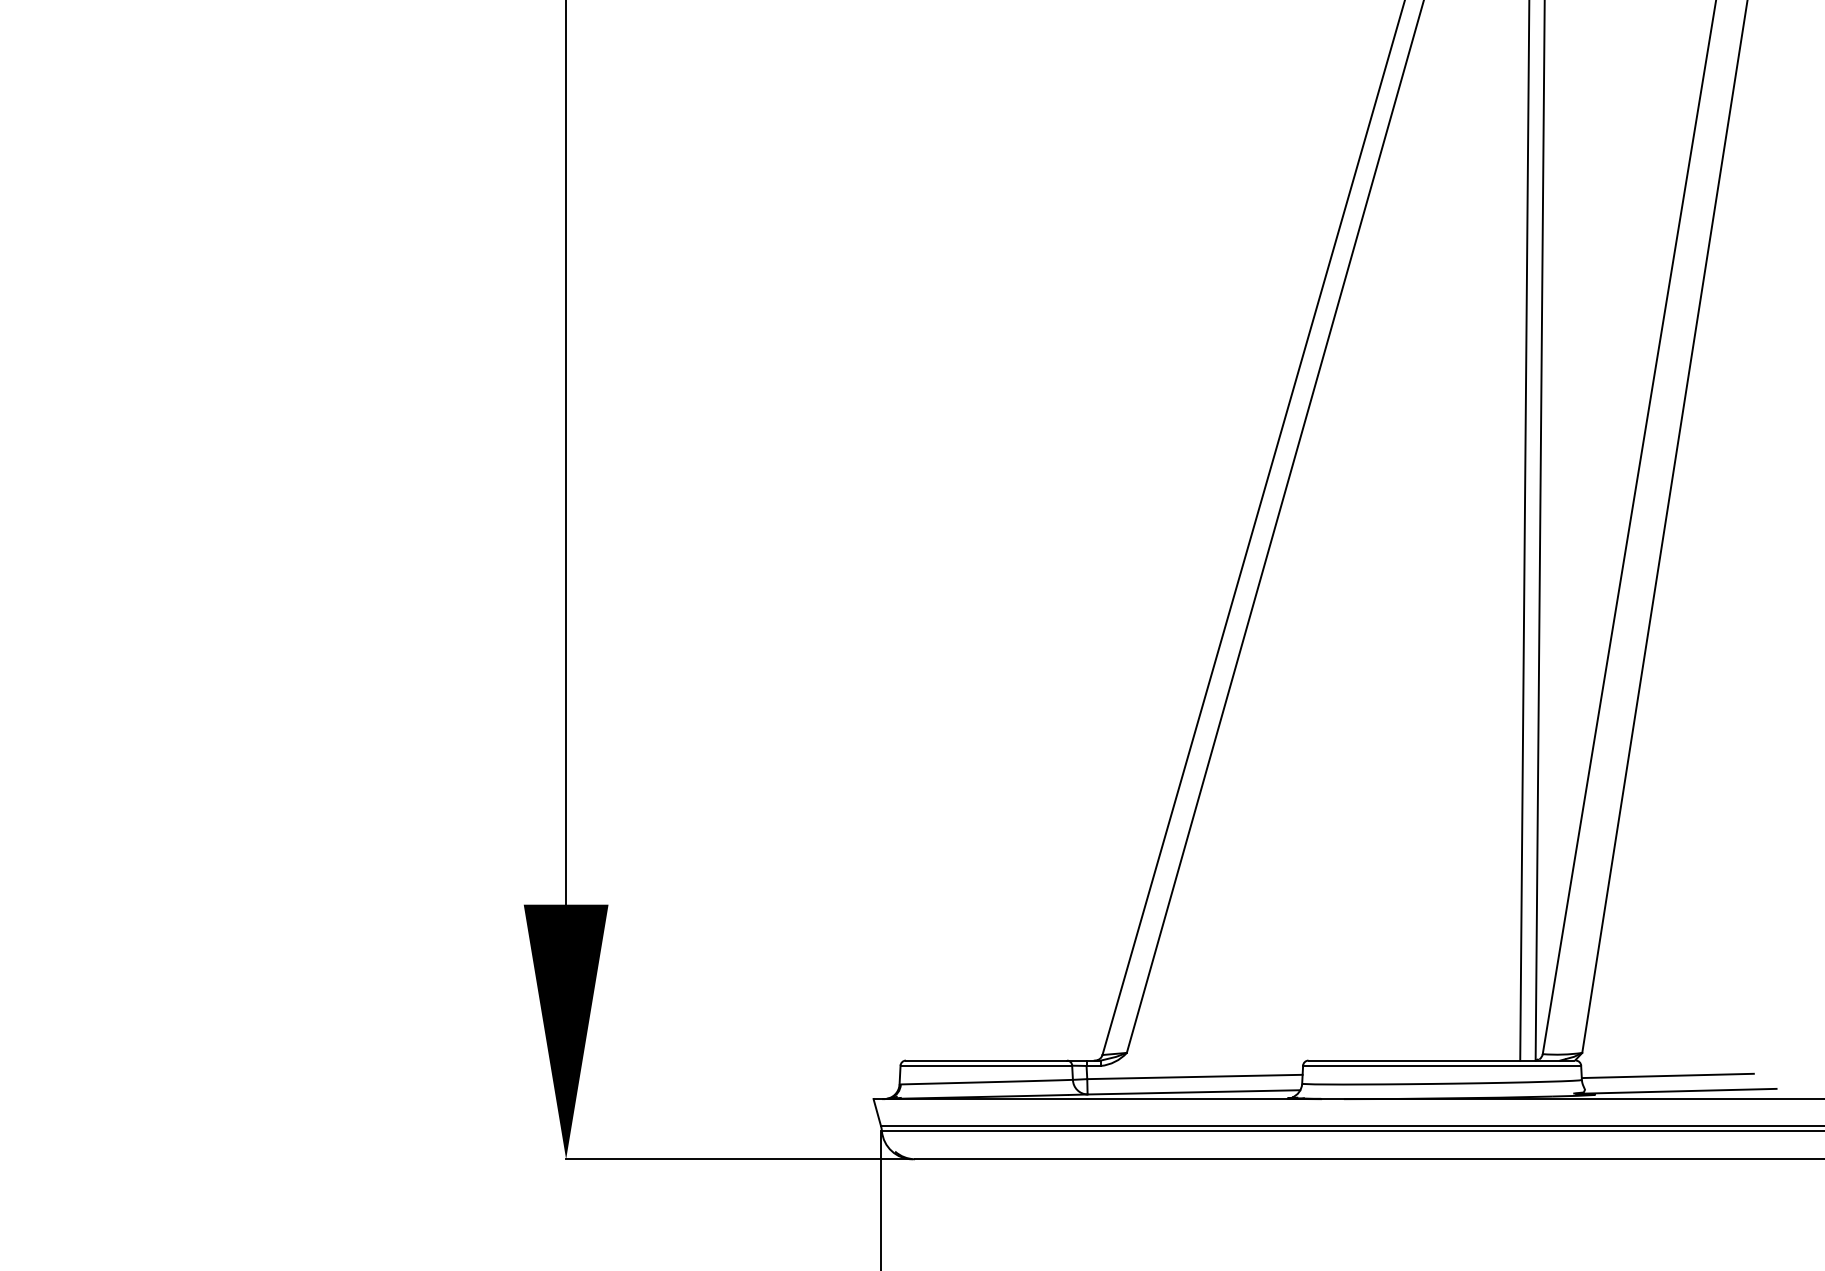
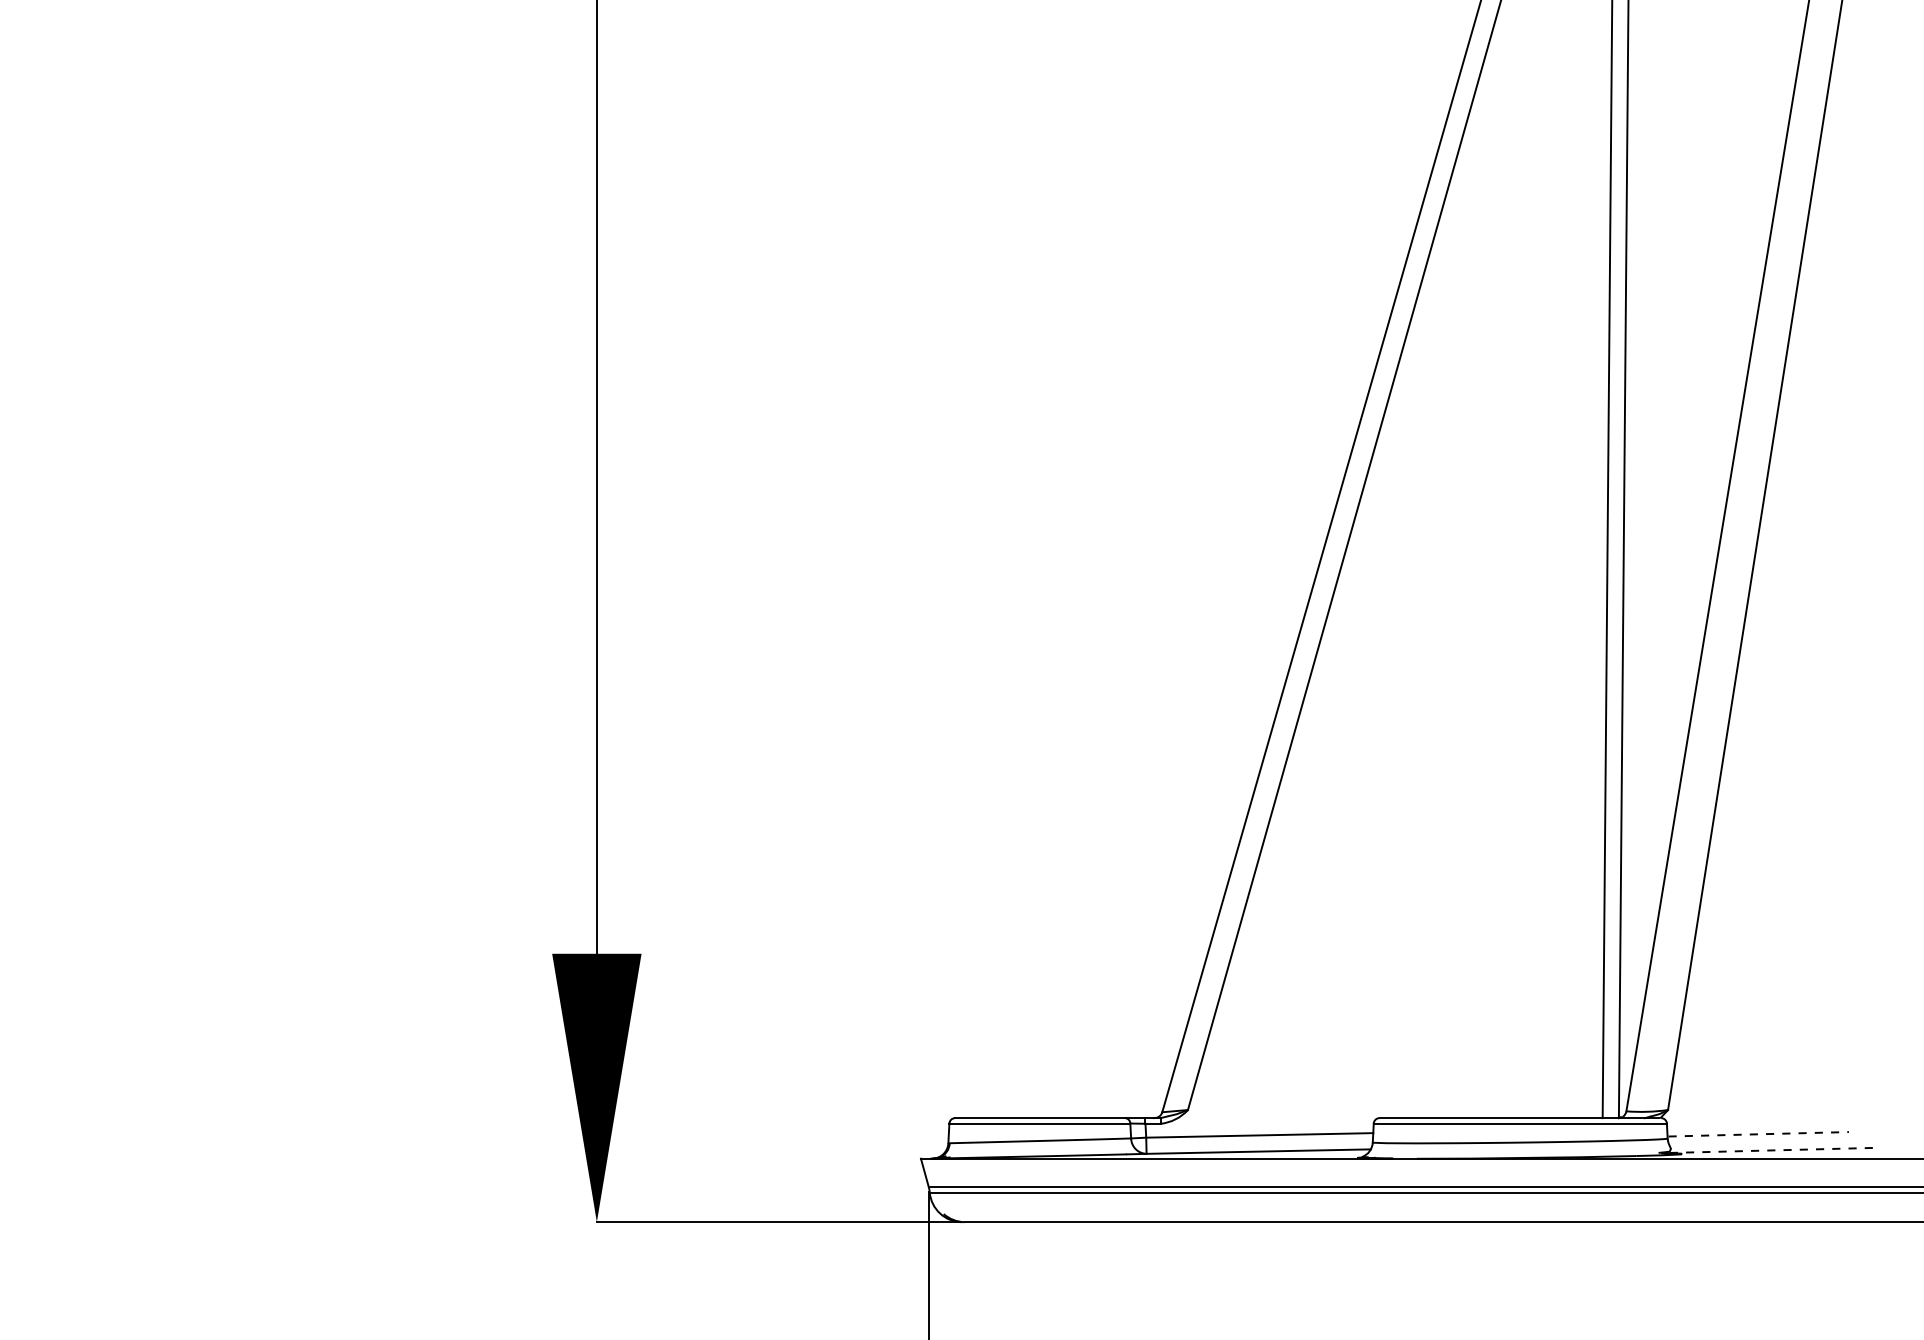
line: (1669, 1076) -> (1759, 1134), solid -> dashed
line: (1676, 1091) -> (1767, 1150), solid -> dashed

